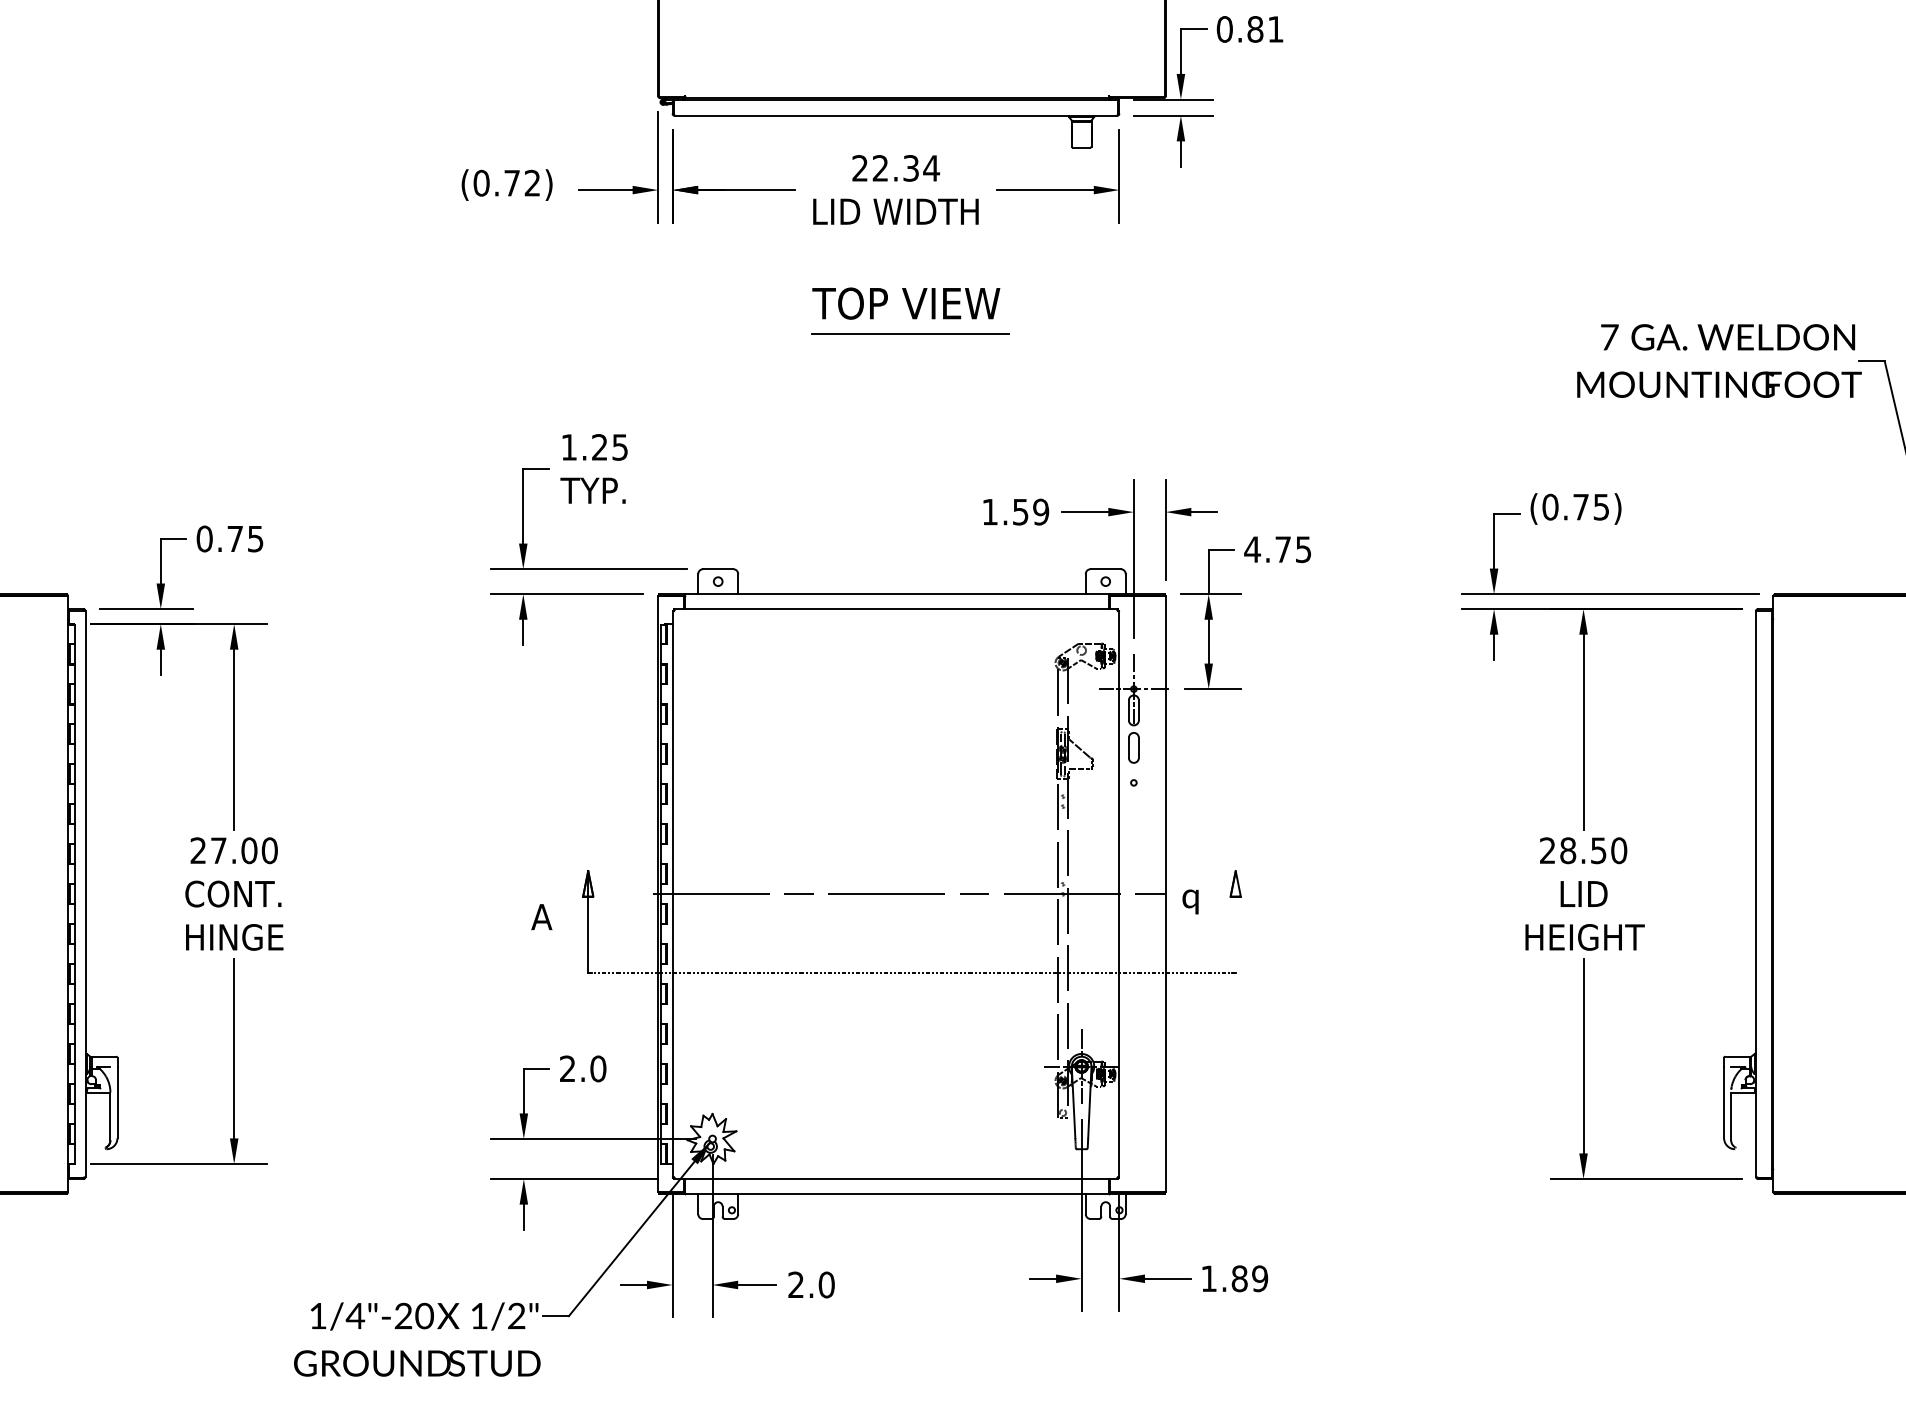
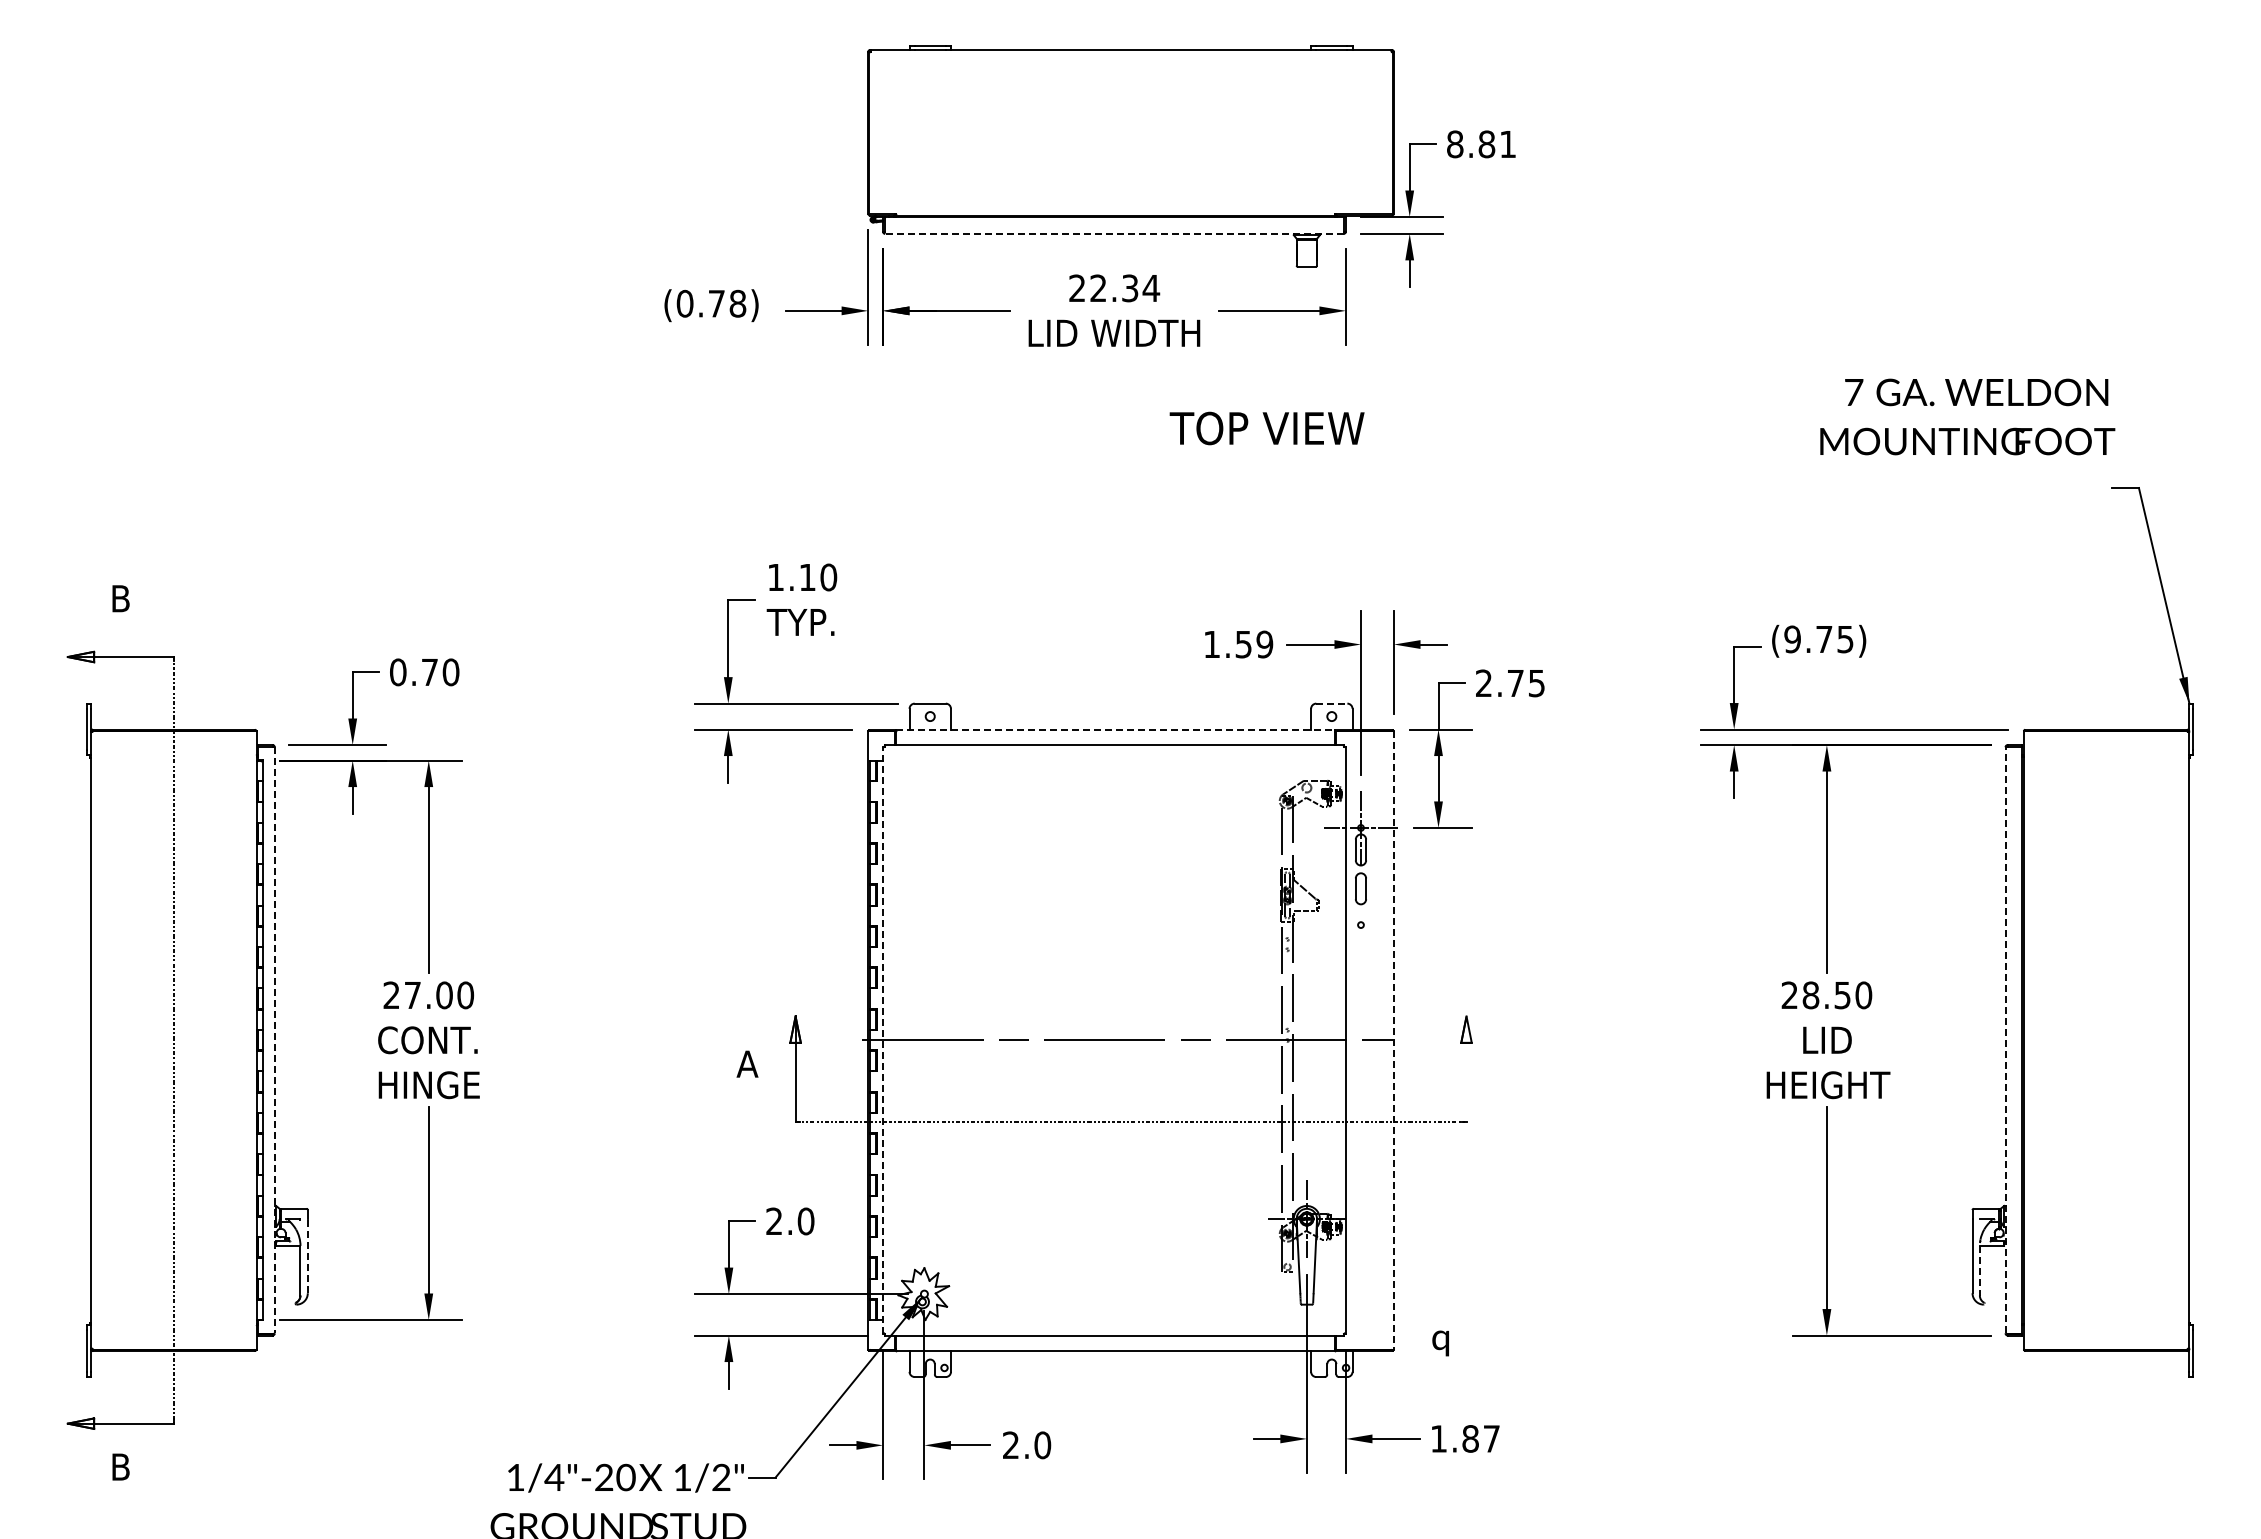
text: (1225, 28) -> (1455, 143), 0.81 -> 8.81
line: (895, 115) -> (1113, 233), solid -> dashed
text: (532, 182) -> (737, 303), (0.72) -> (0.78)
text: (905, 303) -> (1266, 428), moved
line: (910, 334) -> (1129, 460), removed
text: (1719, 360) -> (1967, 416), moved
text: (610, 447) -> (818, 577), 1.25 -> 1.10
text: (1550, 507) -> (1792, 639), (0.75) -> (9.75)
text: (255, 539) -> (450, 672), 0.75 -> 0.70
text: (1252, 548) -> (1483, 682), 4.75 -> 2.75
line: (1105, 569) -> (1331, 703), solid -> dashed
line: (897, 594) -> (1116, 729), solid -> dashed
line: (1755, 893) -> (2005, 1039), solid -> dashed
line: (85, 894) -> (274, 1040), solid -> dashed
line: (672, 894) -> (882, 1040), solid -> dashed
line: (1165, 894) -> (1393, 1040), solid -> dashed
text: (1190, 901) -> (1440, 1343), moved
line: (117, 1102) -> (307, 1256), solid -> dashed
line: (1730, 1116) -> (1979, 1270), solid -> dashed
text: (1259, 1278) -> (1491, 1438), 1.89 -> 1.87

